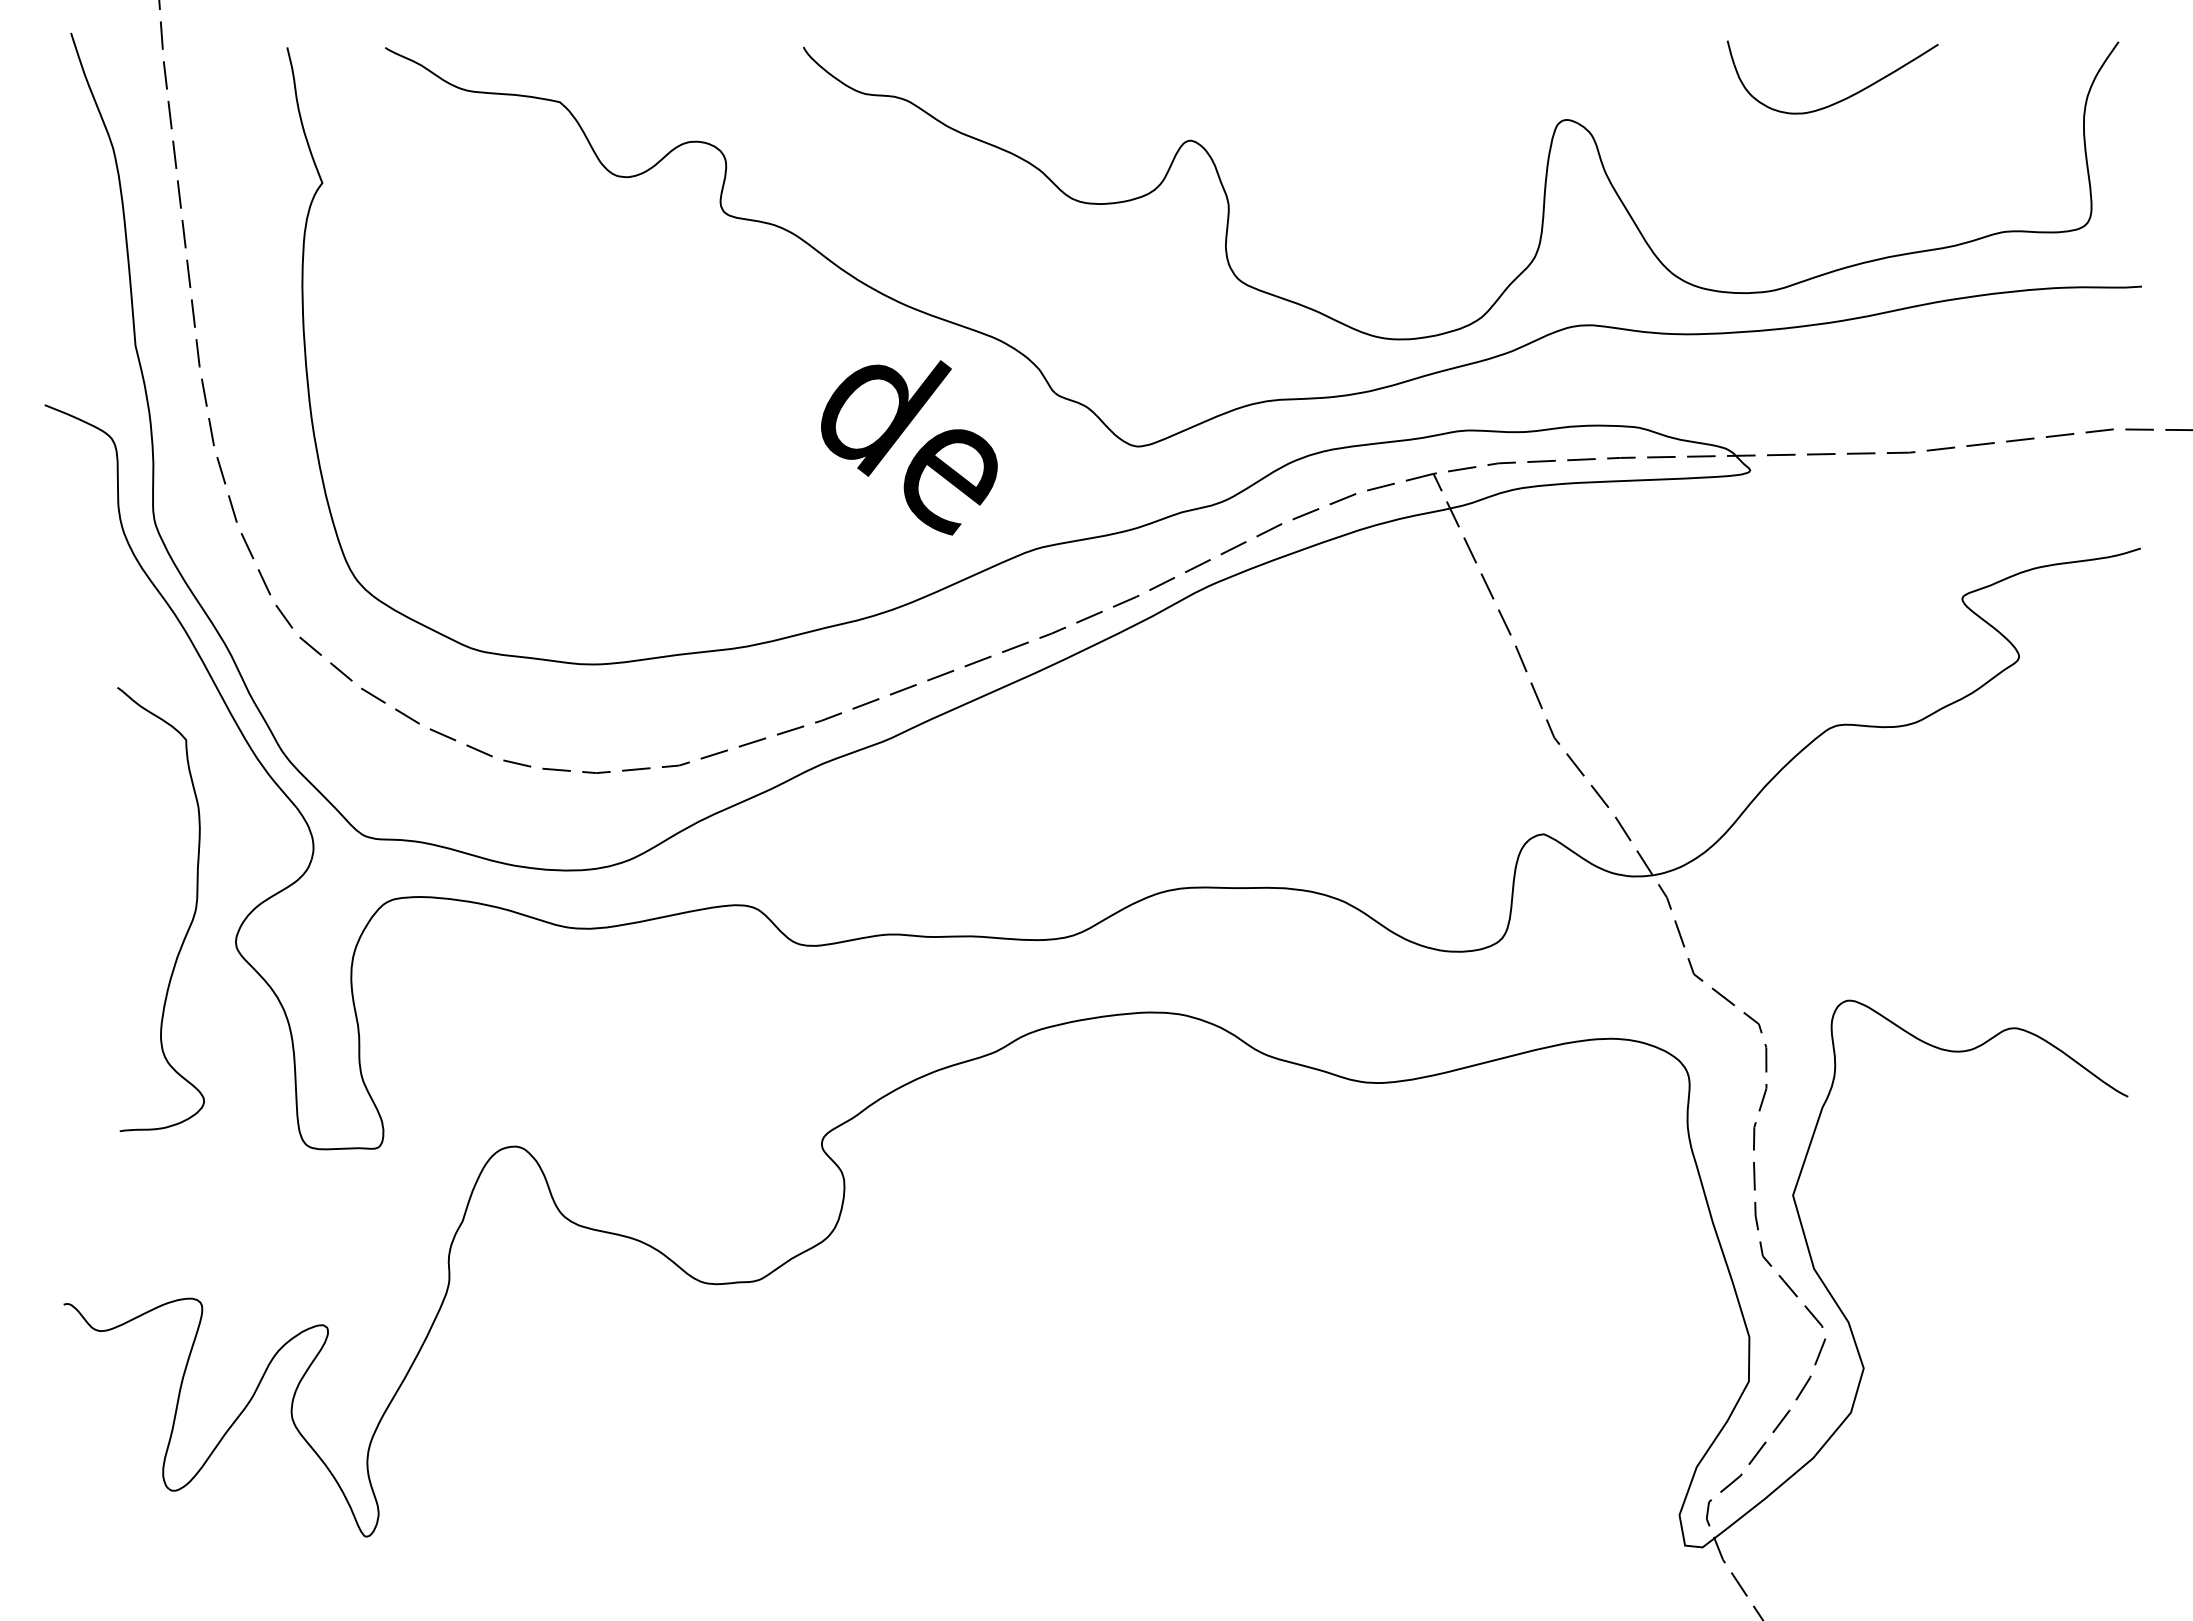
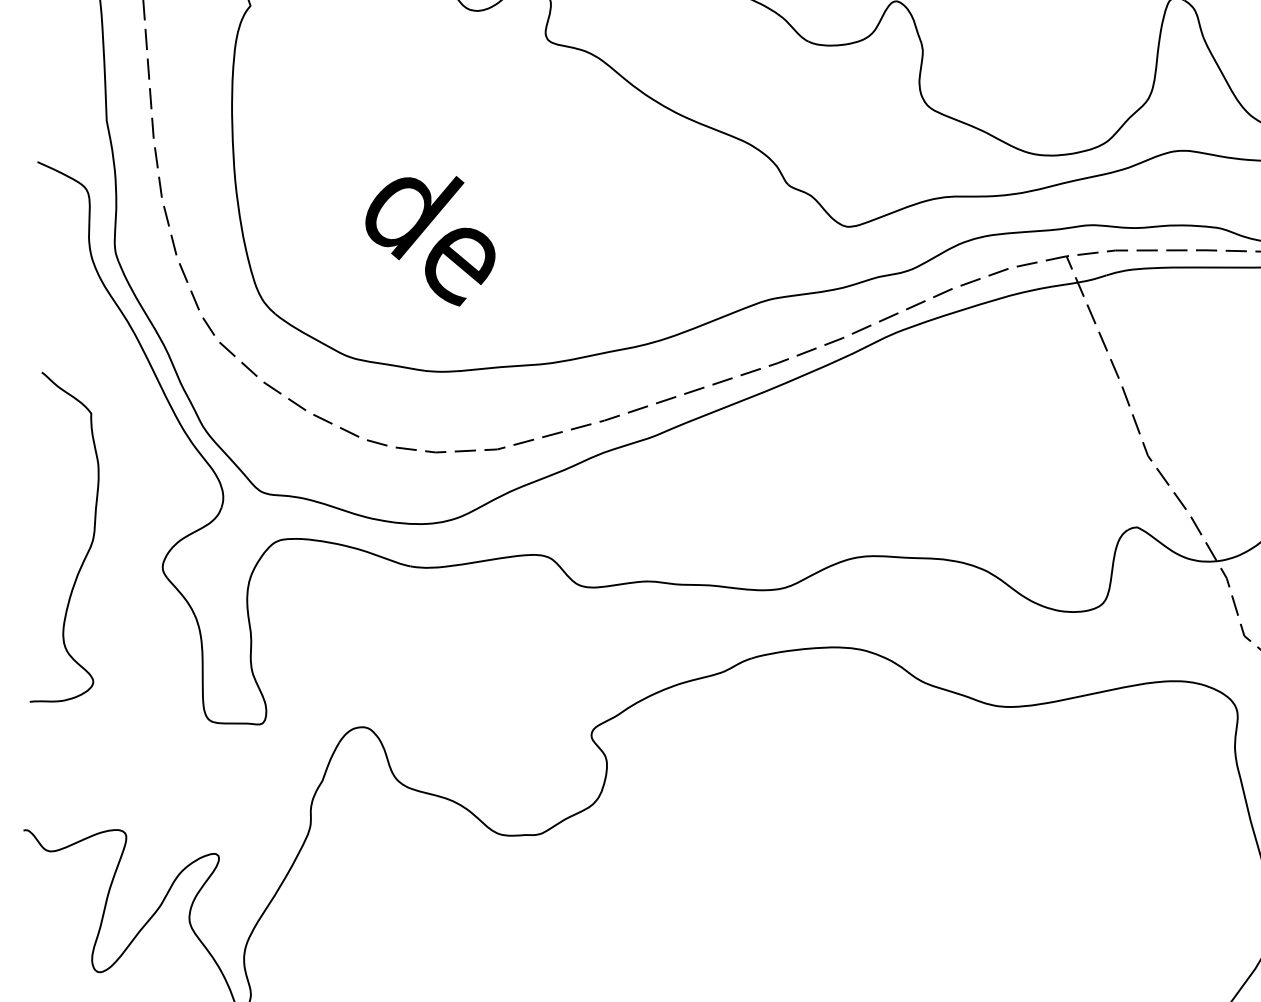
text: (909, 447) -> (430, 239), moved
curve: (189, 924) -> (87, 550), moved

